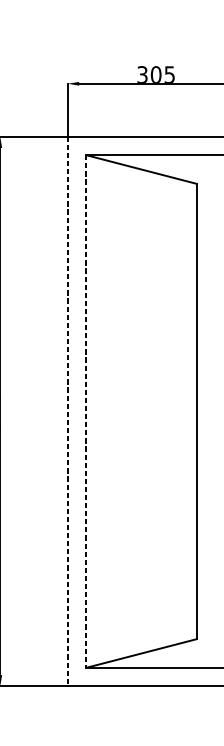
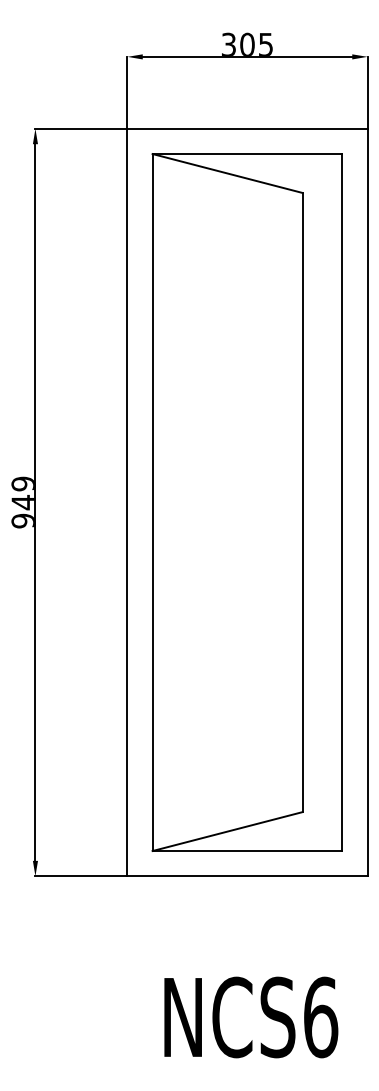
line: (67, 411) -> (127, 502), dashed -> solid
line: (86, 411) -> (152, 502), dashed -> solid

